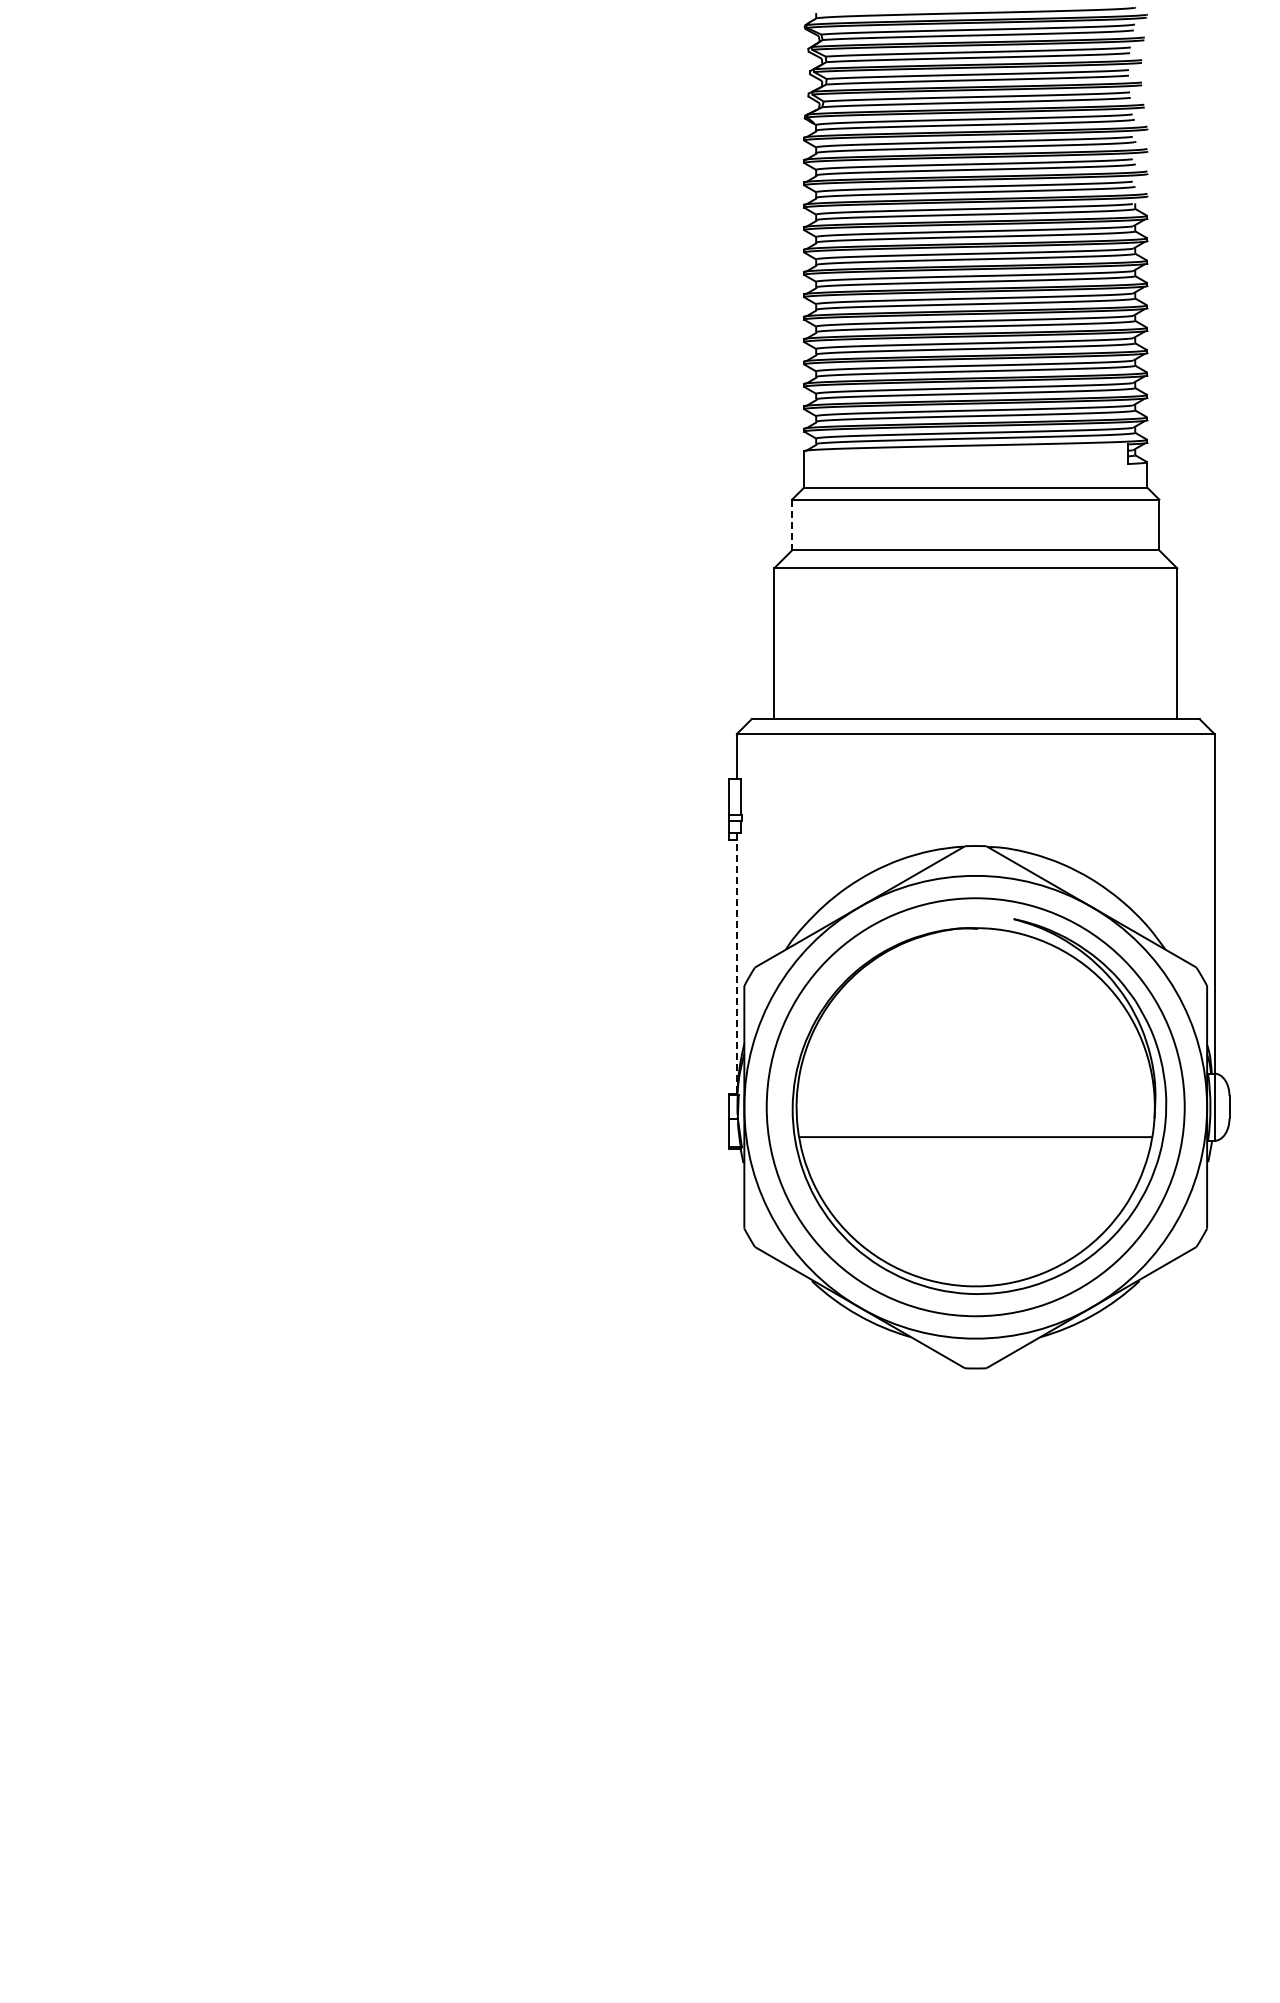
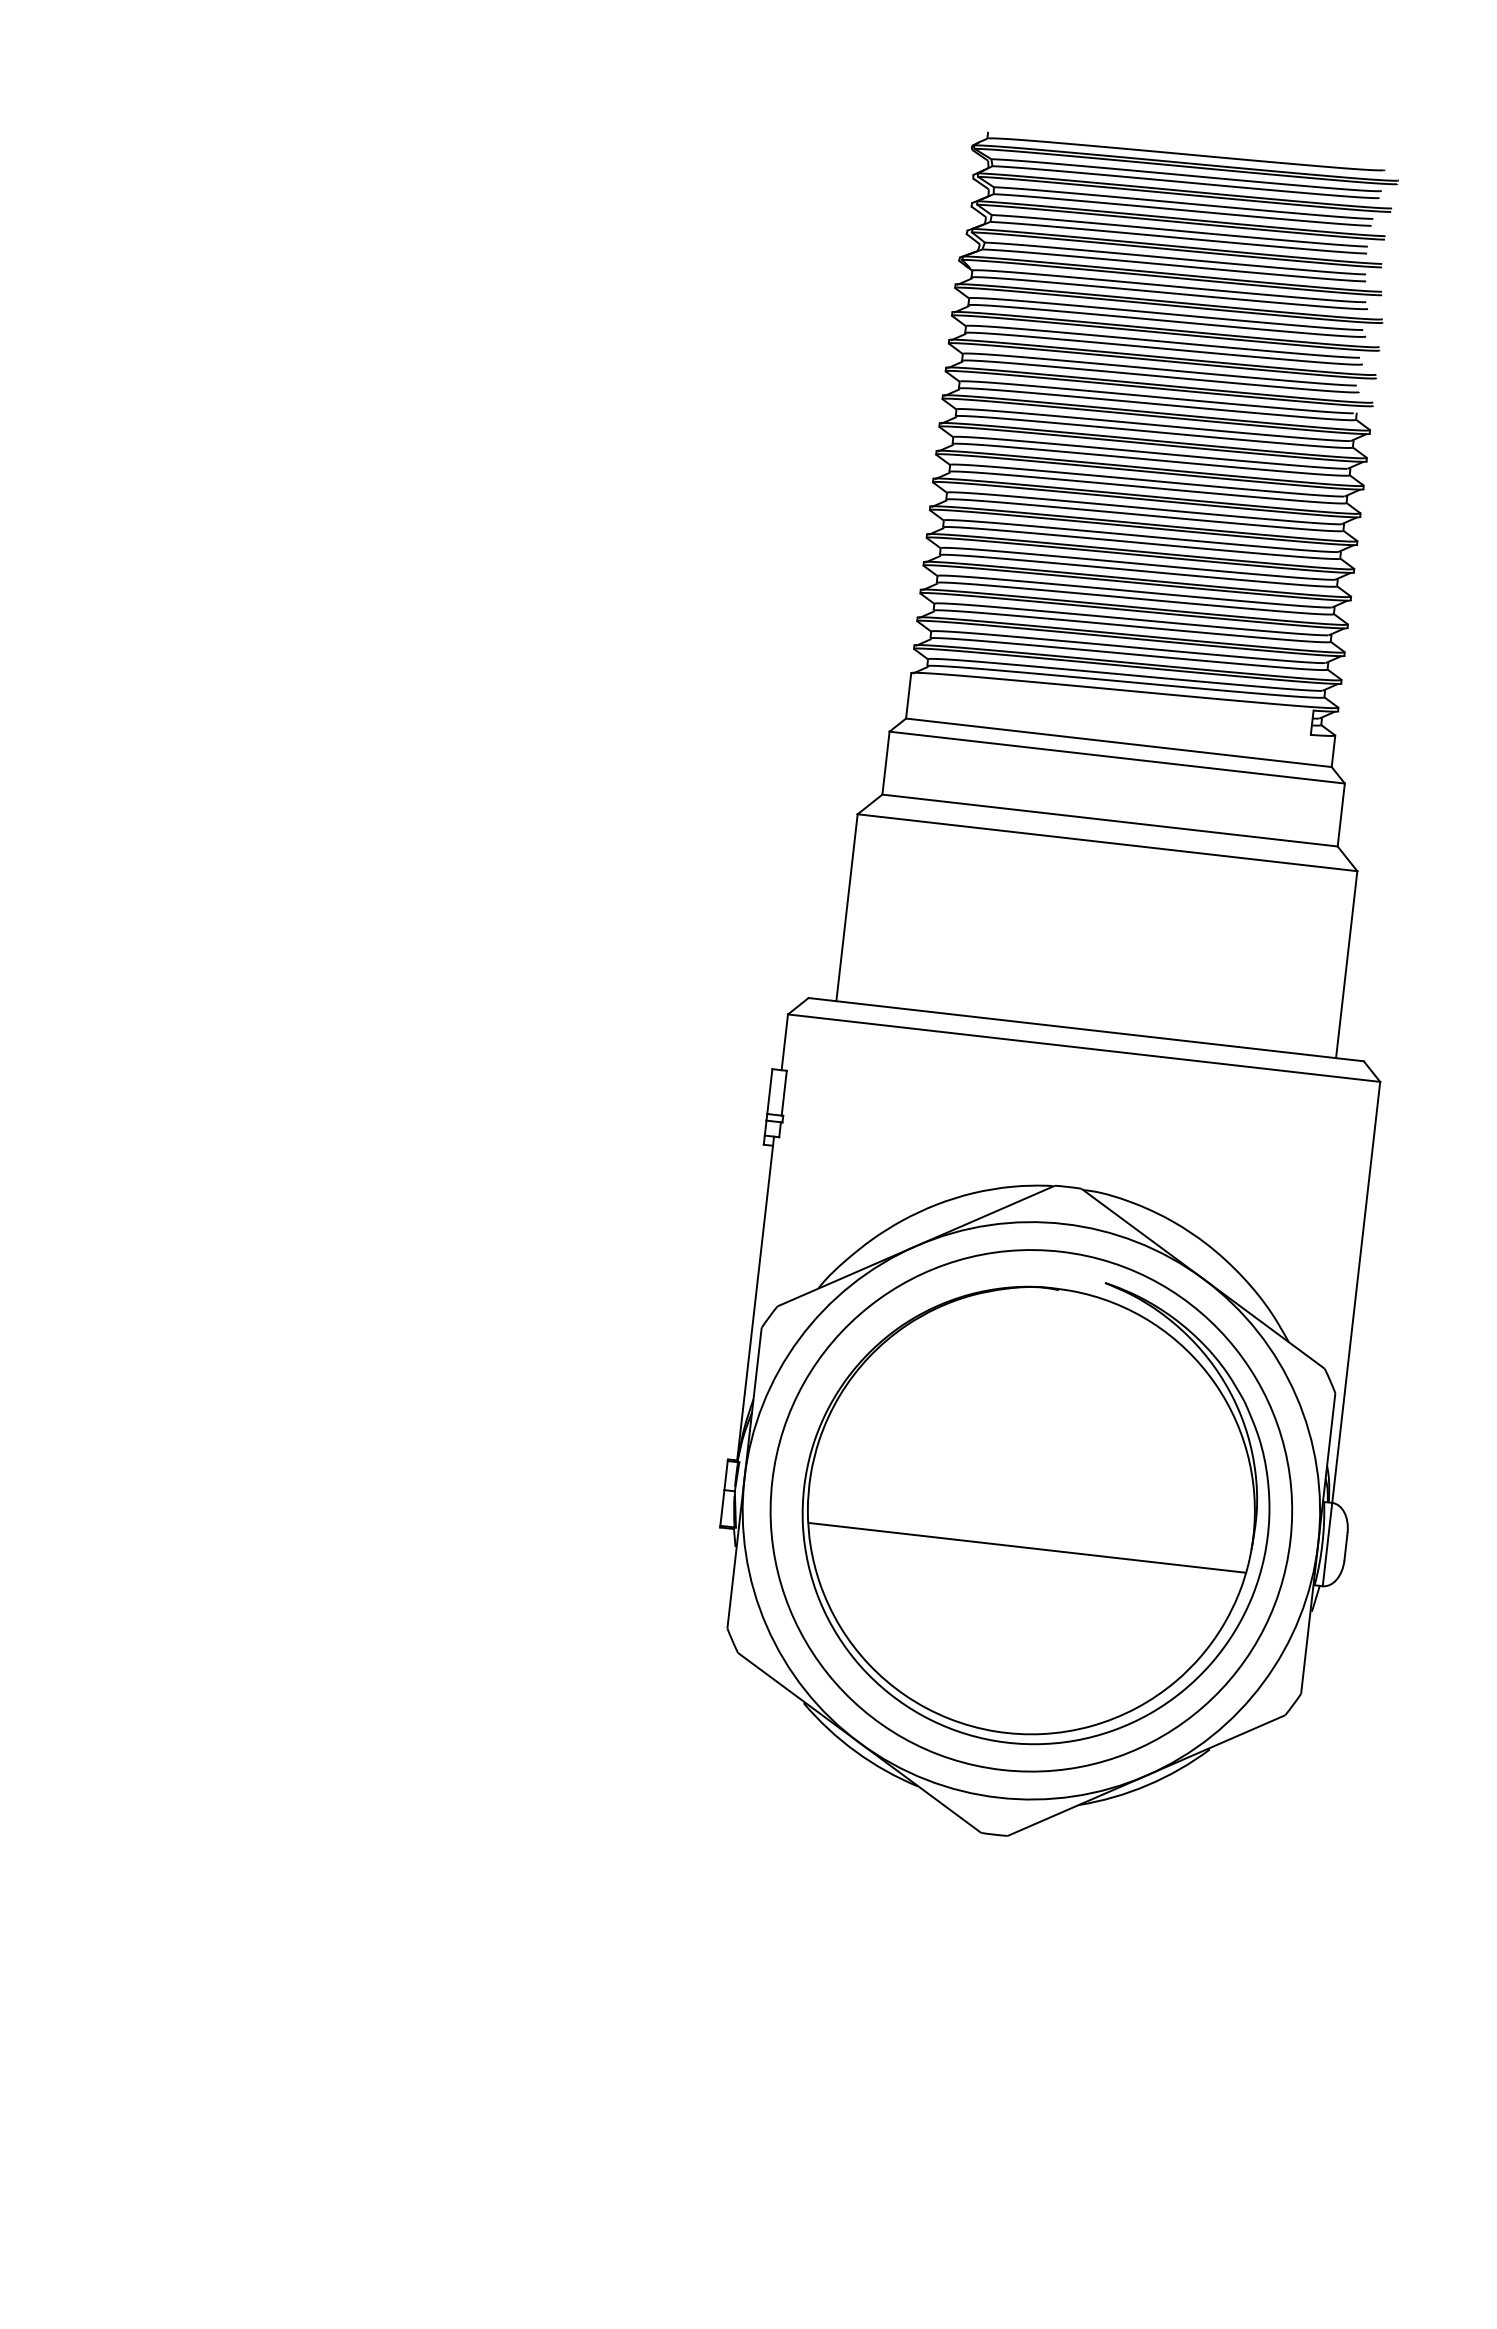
line: (792, 525) -> (886, 763), dashed -> solid
line: (736, 964) -> (754, 1300), dashed -> solid

